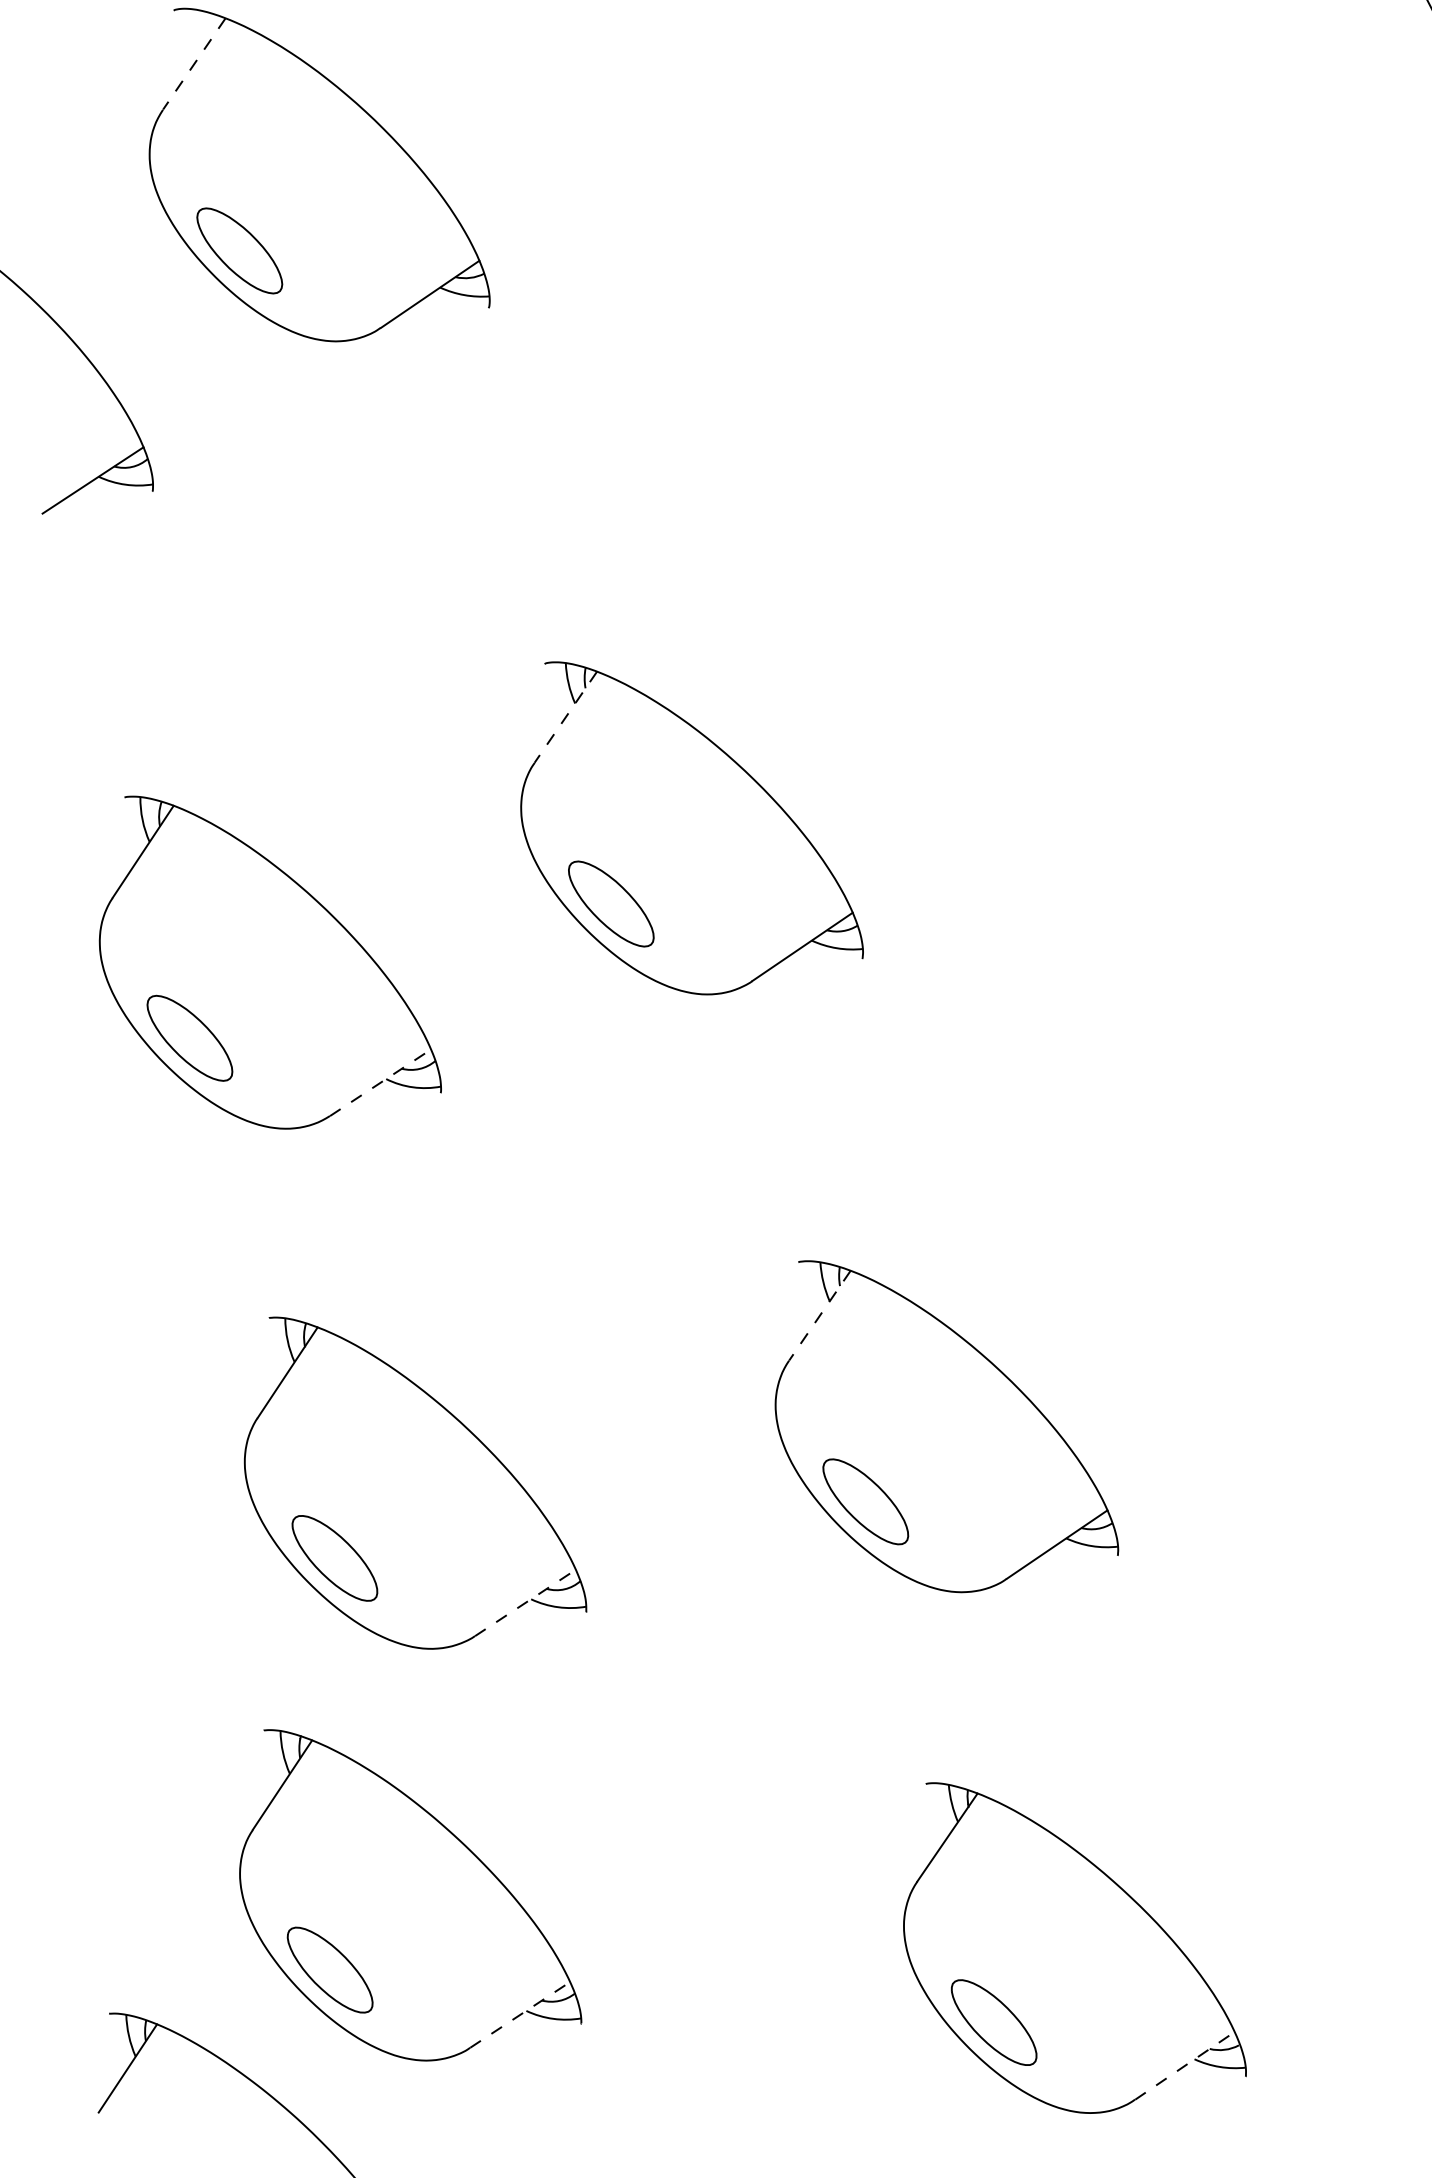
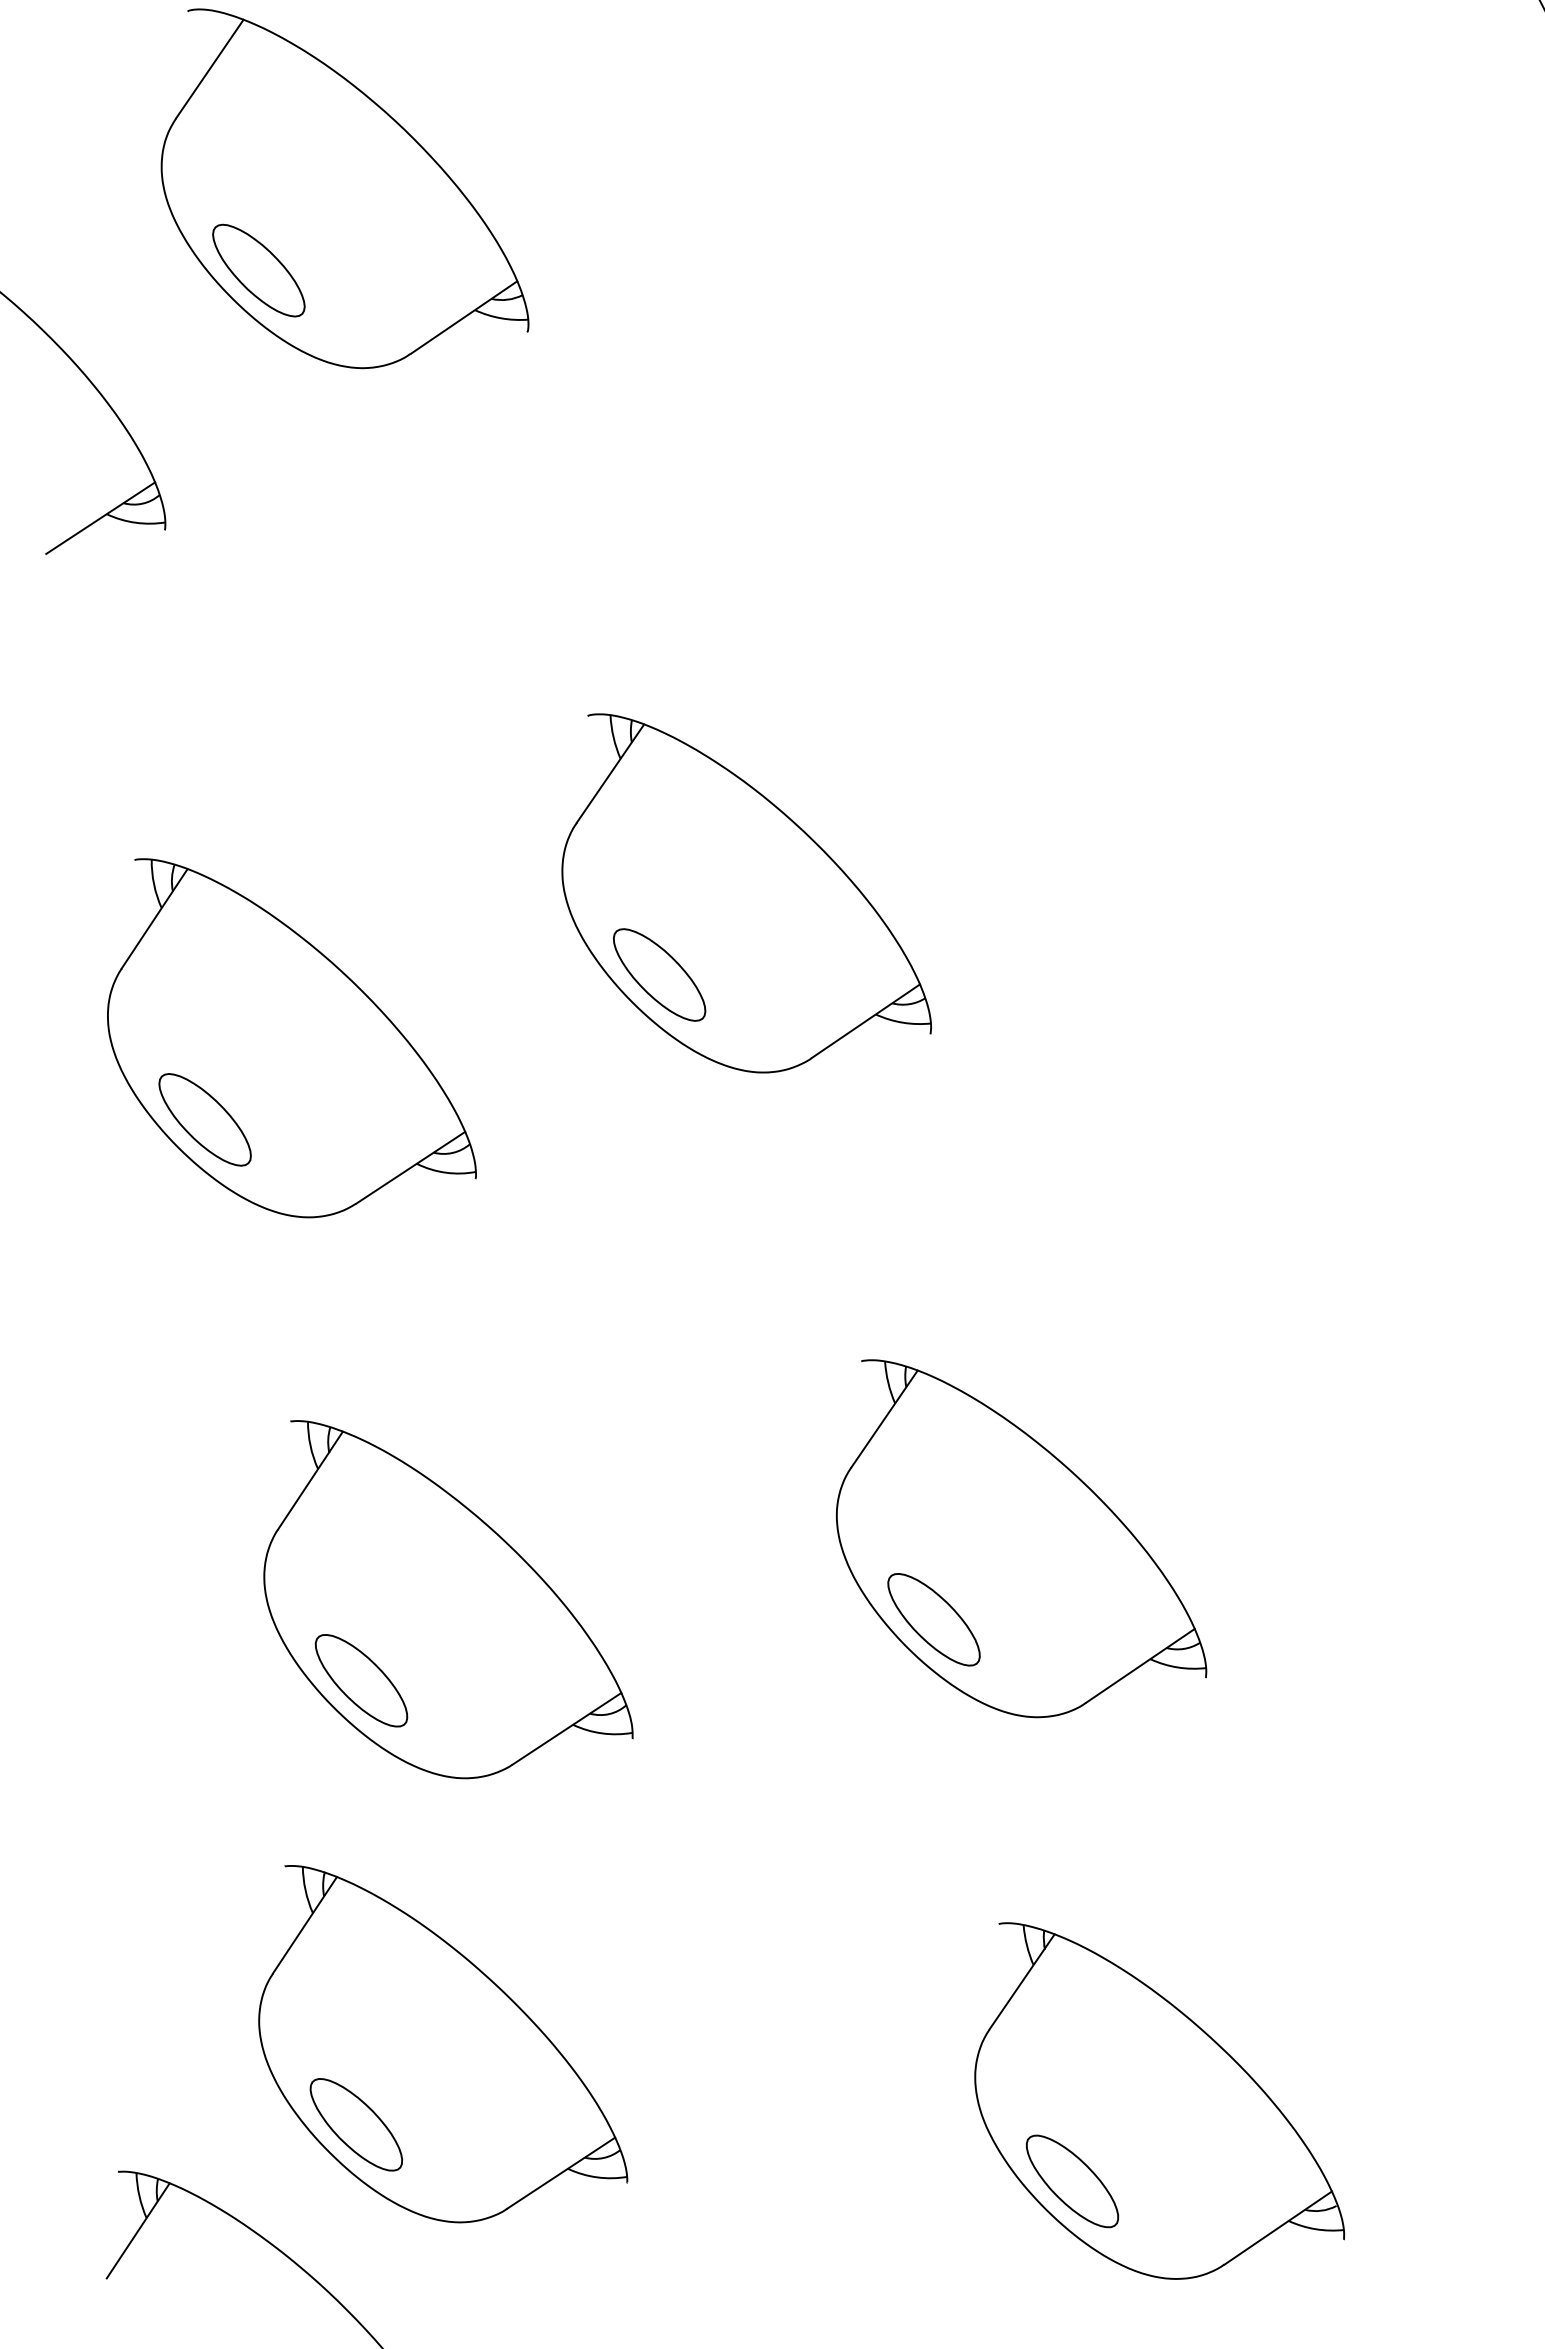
line: (193, 63) -> (209, 68), dashed -> solid
line: (565, 717) -> (610, 773), dashed -> solid
line: (381, 1082) -> (411, 1167), dashed -> solid
line: (819, 1315) -> (884, 1418), dashed -> solid
line: (525, 1602) -> (567, 1728), dashed -> solid
line: (520, 2014) -> (561, 2172), dashed -> solid
line: (1185, 2066) -> (1278, 2228), dashed -> solid

